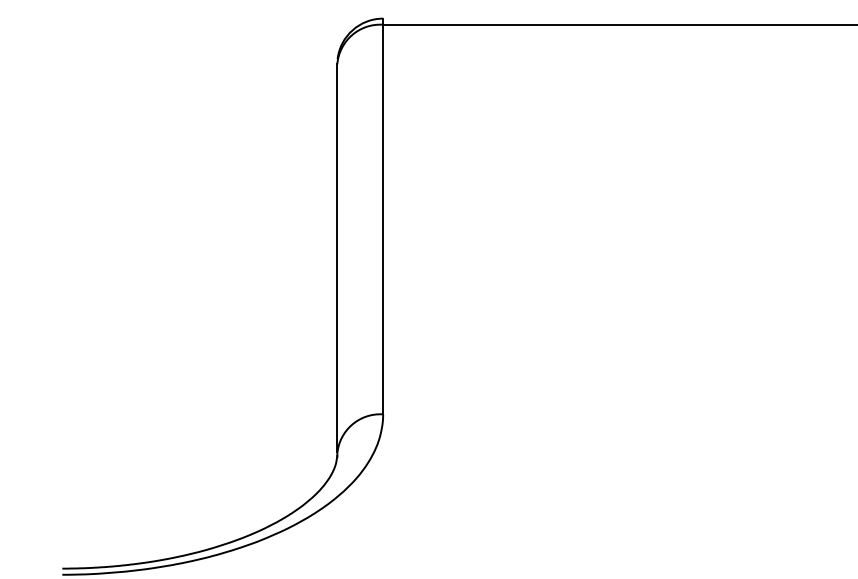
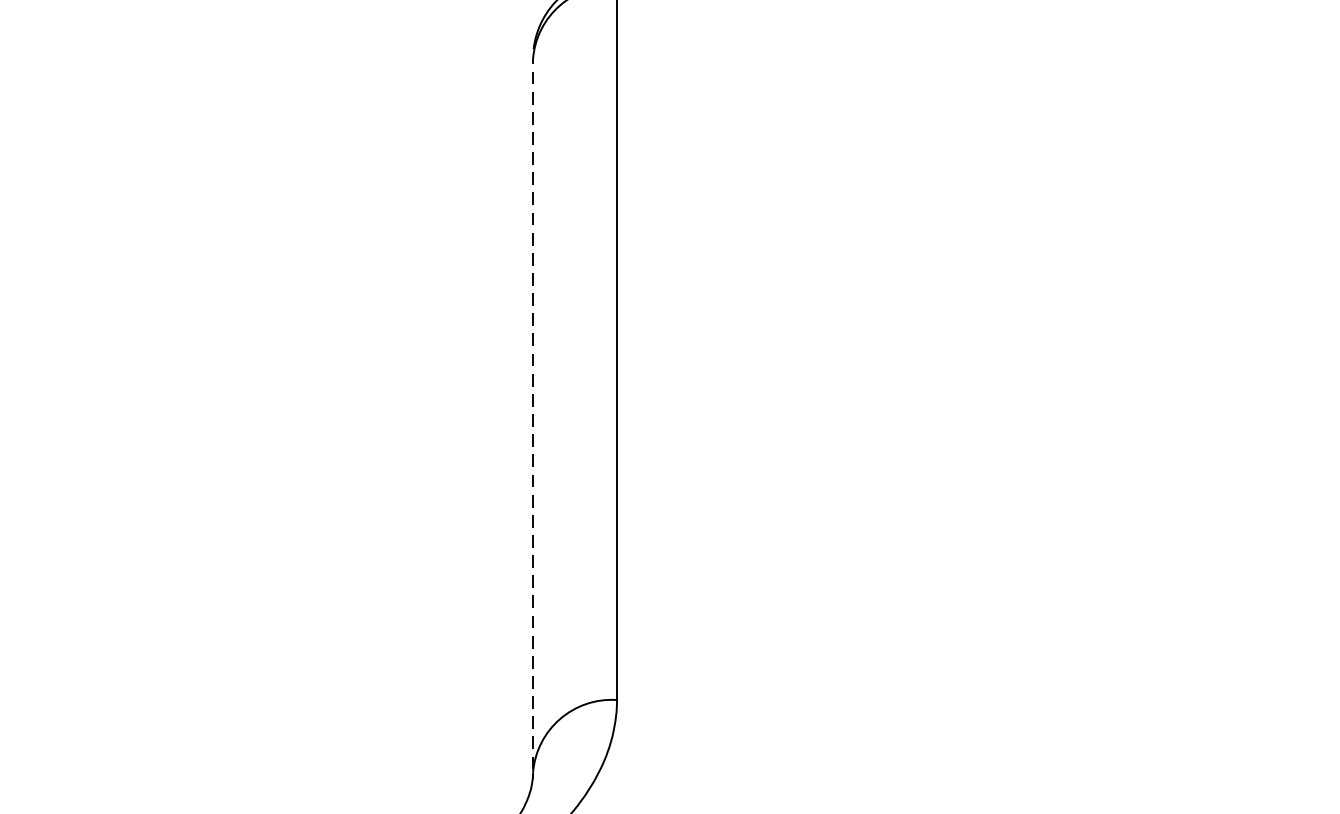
line: (337, 258) -> (533, 414), solid -> dashed

